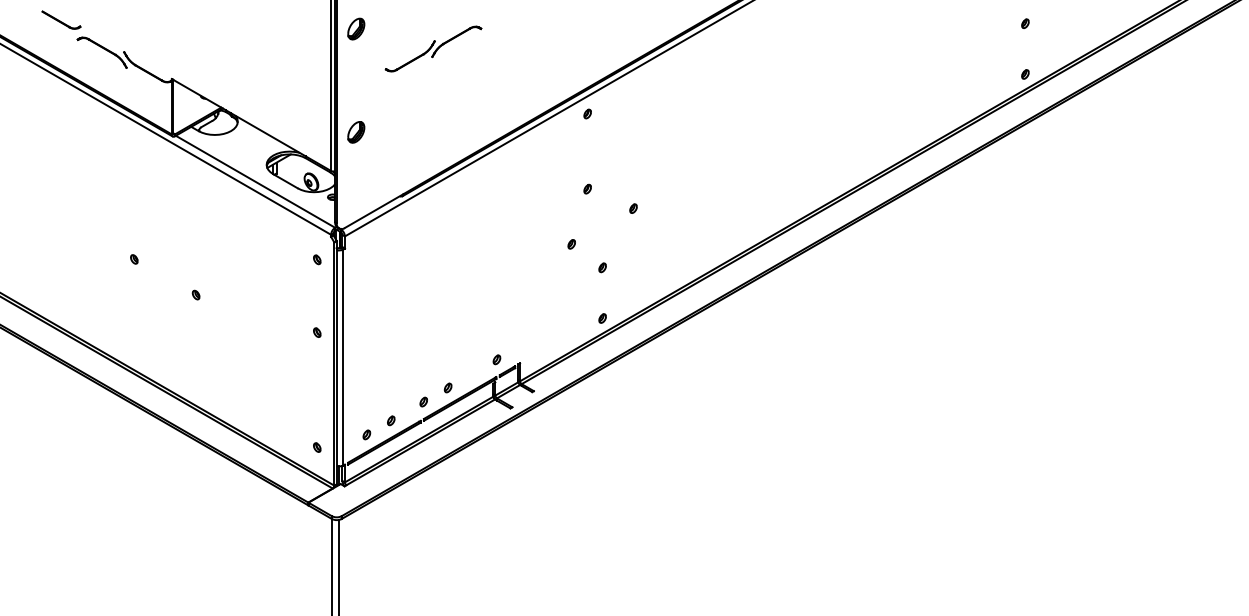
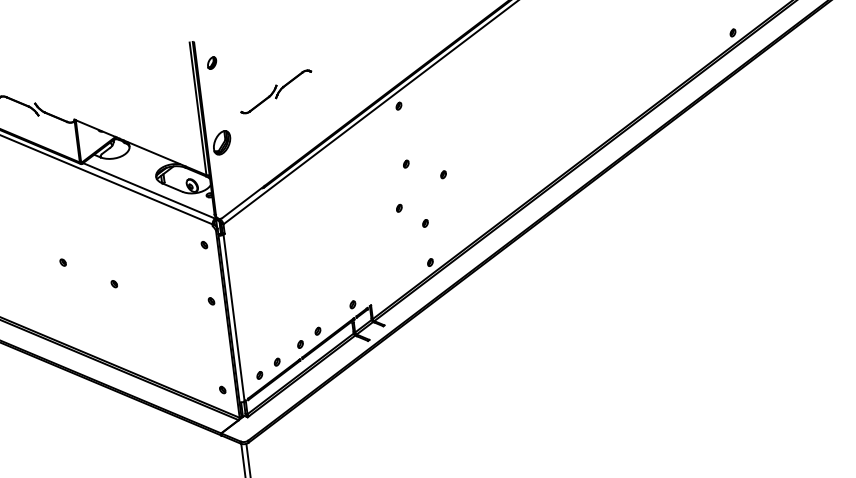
part: (356, 28) -> (212, 62), size x0.7
part: (433, 48) -> (276, 91), moved
part: (356, 132) -> (222, 142), size x1.4

